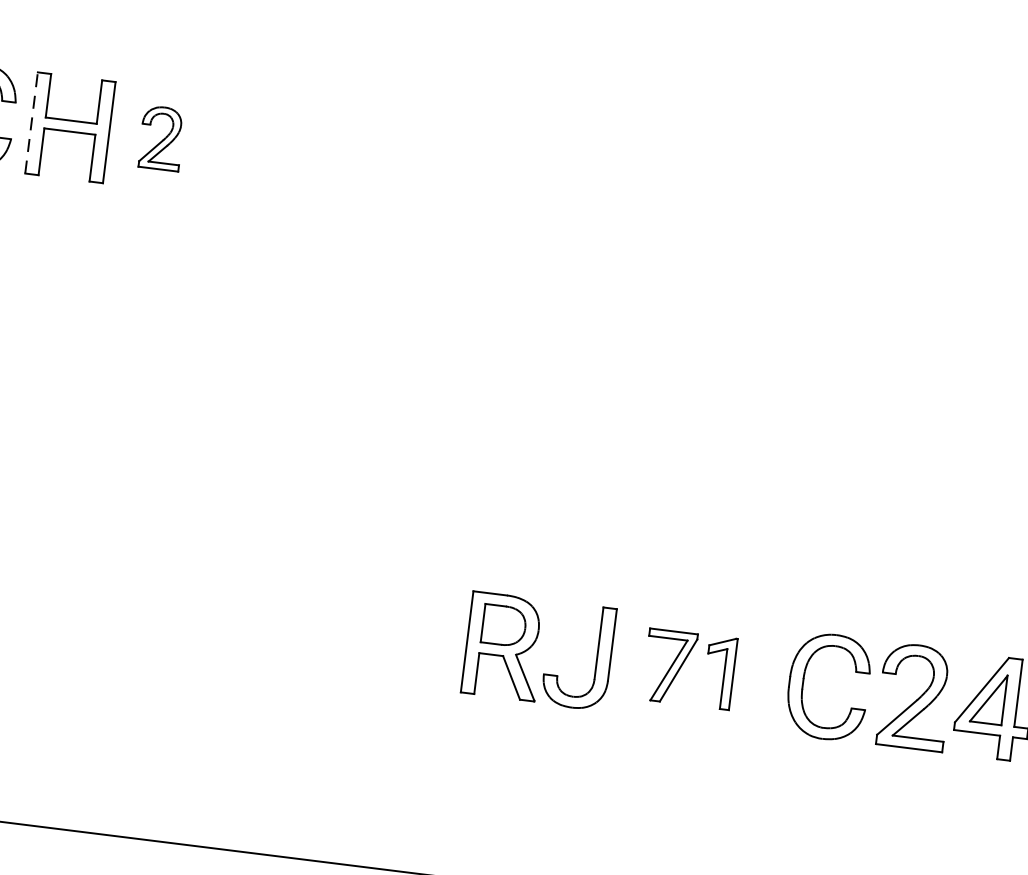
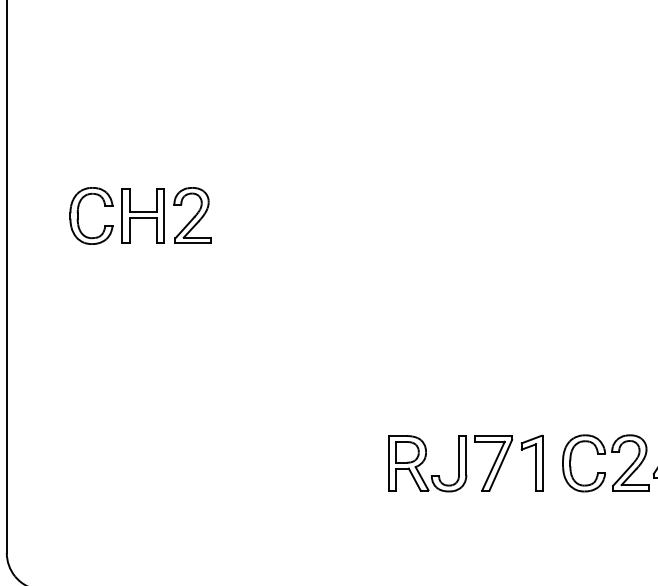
line: (31, 122) -> (122, 215), dashed -> solid
part: (161, 138) -> (192, 215), size x1.67
part: (688, 667) -> (508, 462), size x1.43

